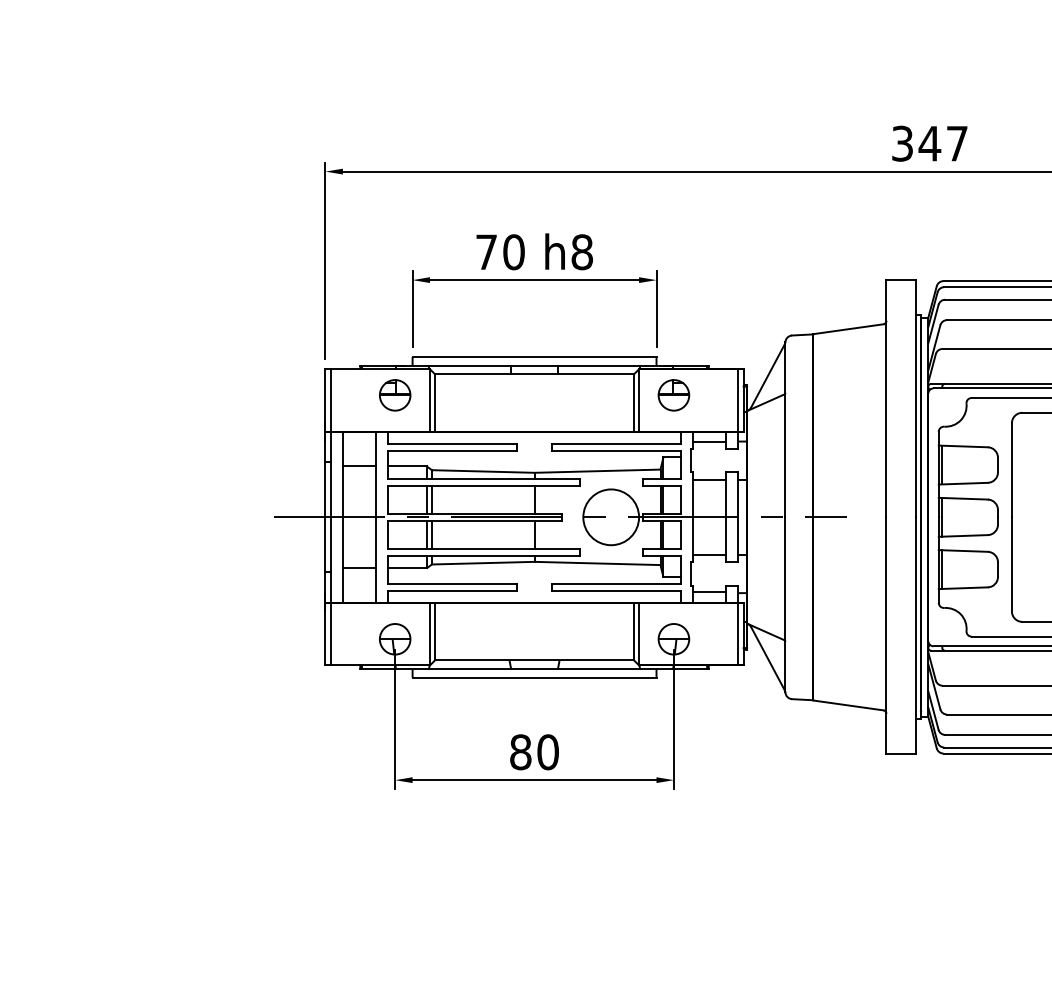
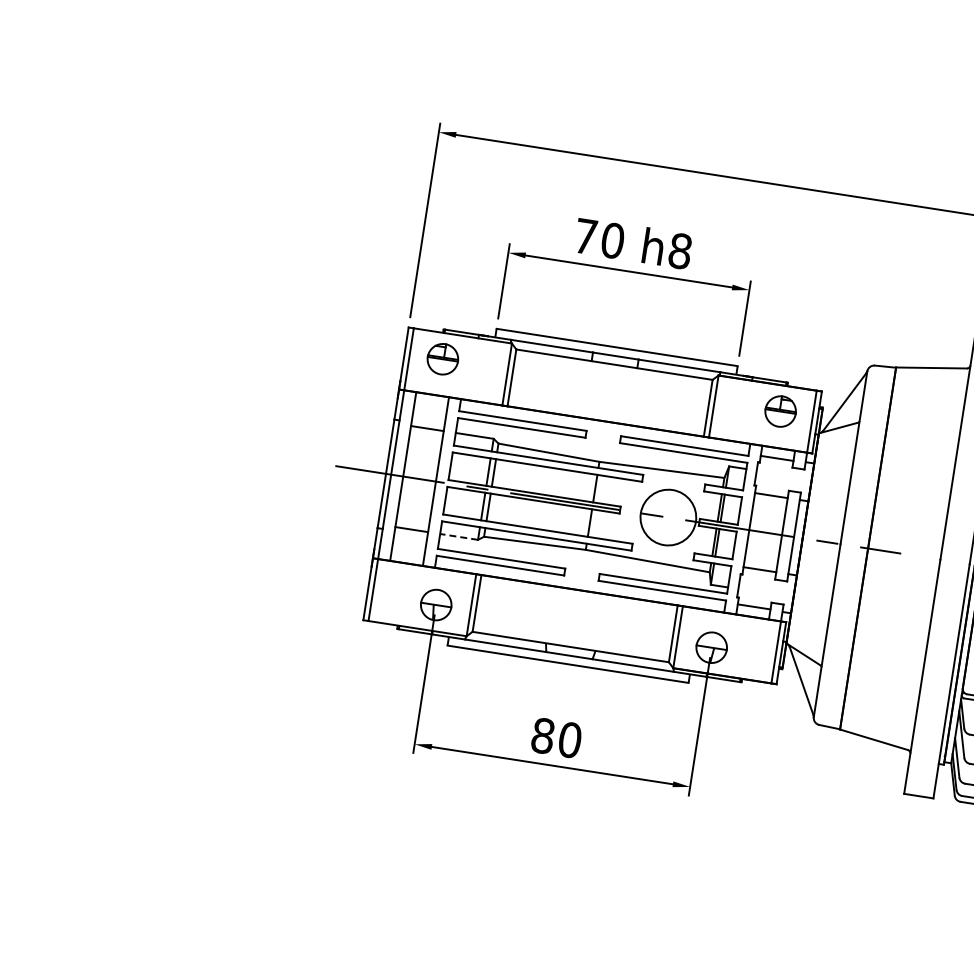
part: (395, 395) -> (443, 359), moved
part: (673, 395) -> (780, 411), moved
line: (406, 568) -> (458, 536), solid -> dashed

